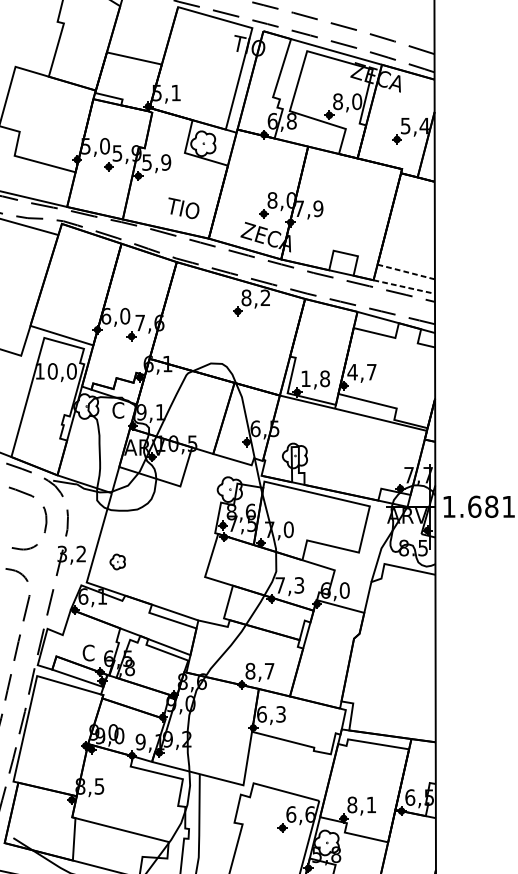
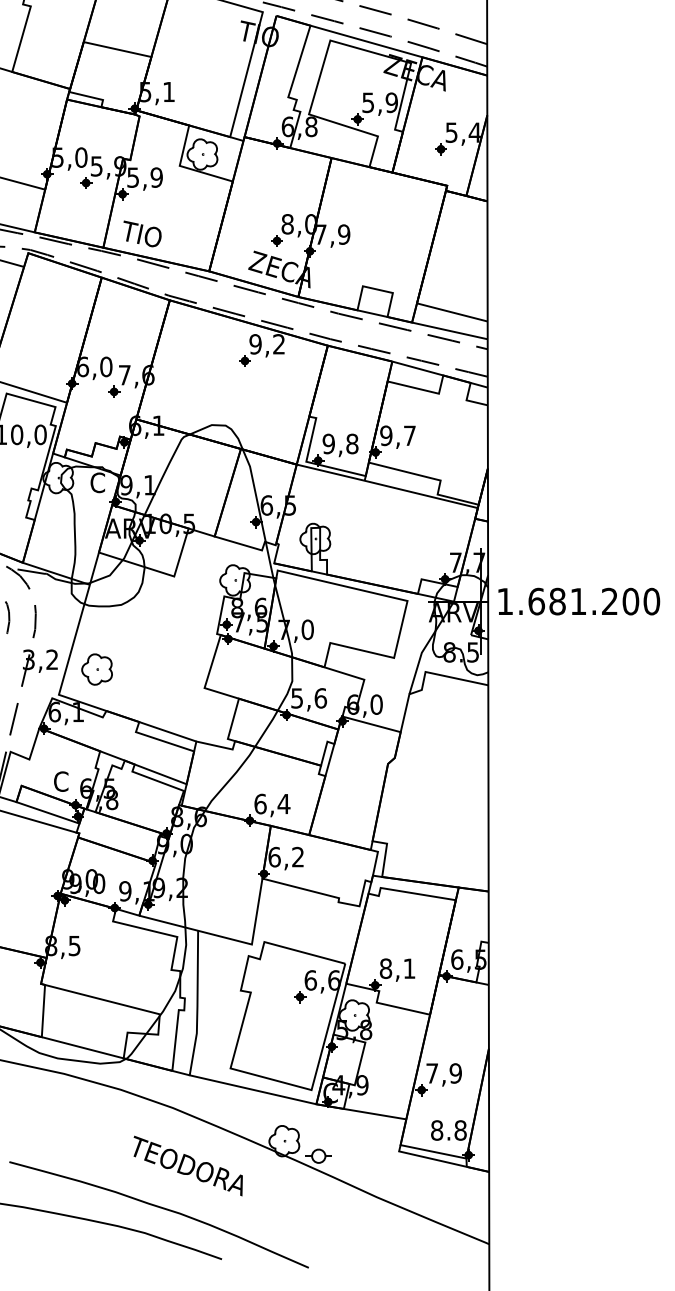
text: (347, 101) -> (380, 102), 8,0 -> 5,9
text: (183, 207) -> (142, 233), moved
line: (405, 272) -> (451, 312), dashed -> solid
line: (403, 286) -> (449, 330), dashed -> solid
text: (246, 298) -> (255, 344), 8,2 -> 9,2
text: (351, 371) -> (385, 435), 4,7 -> 9,7
text: (305, 378) -> (328, 443), 1,8 -> 9,8
part: (117, 561) -> (96, 669), size x1.67
text: (290, 585) -> (309, 698), 7,3 -> 5,6
text: (260, 670) -> (272, 803), 8,7 -> 6,4
text: (280, 714) -> (297, 857), 6,3 -> 6,2

